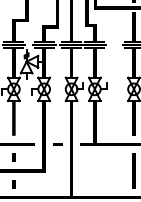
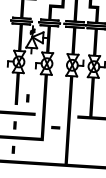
line: (25, 127) -> (27, 97), added
line: (57, 144) -> (55, 127), moved

